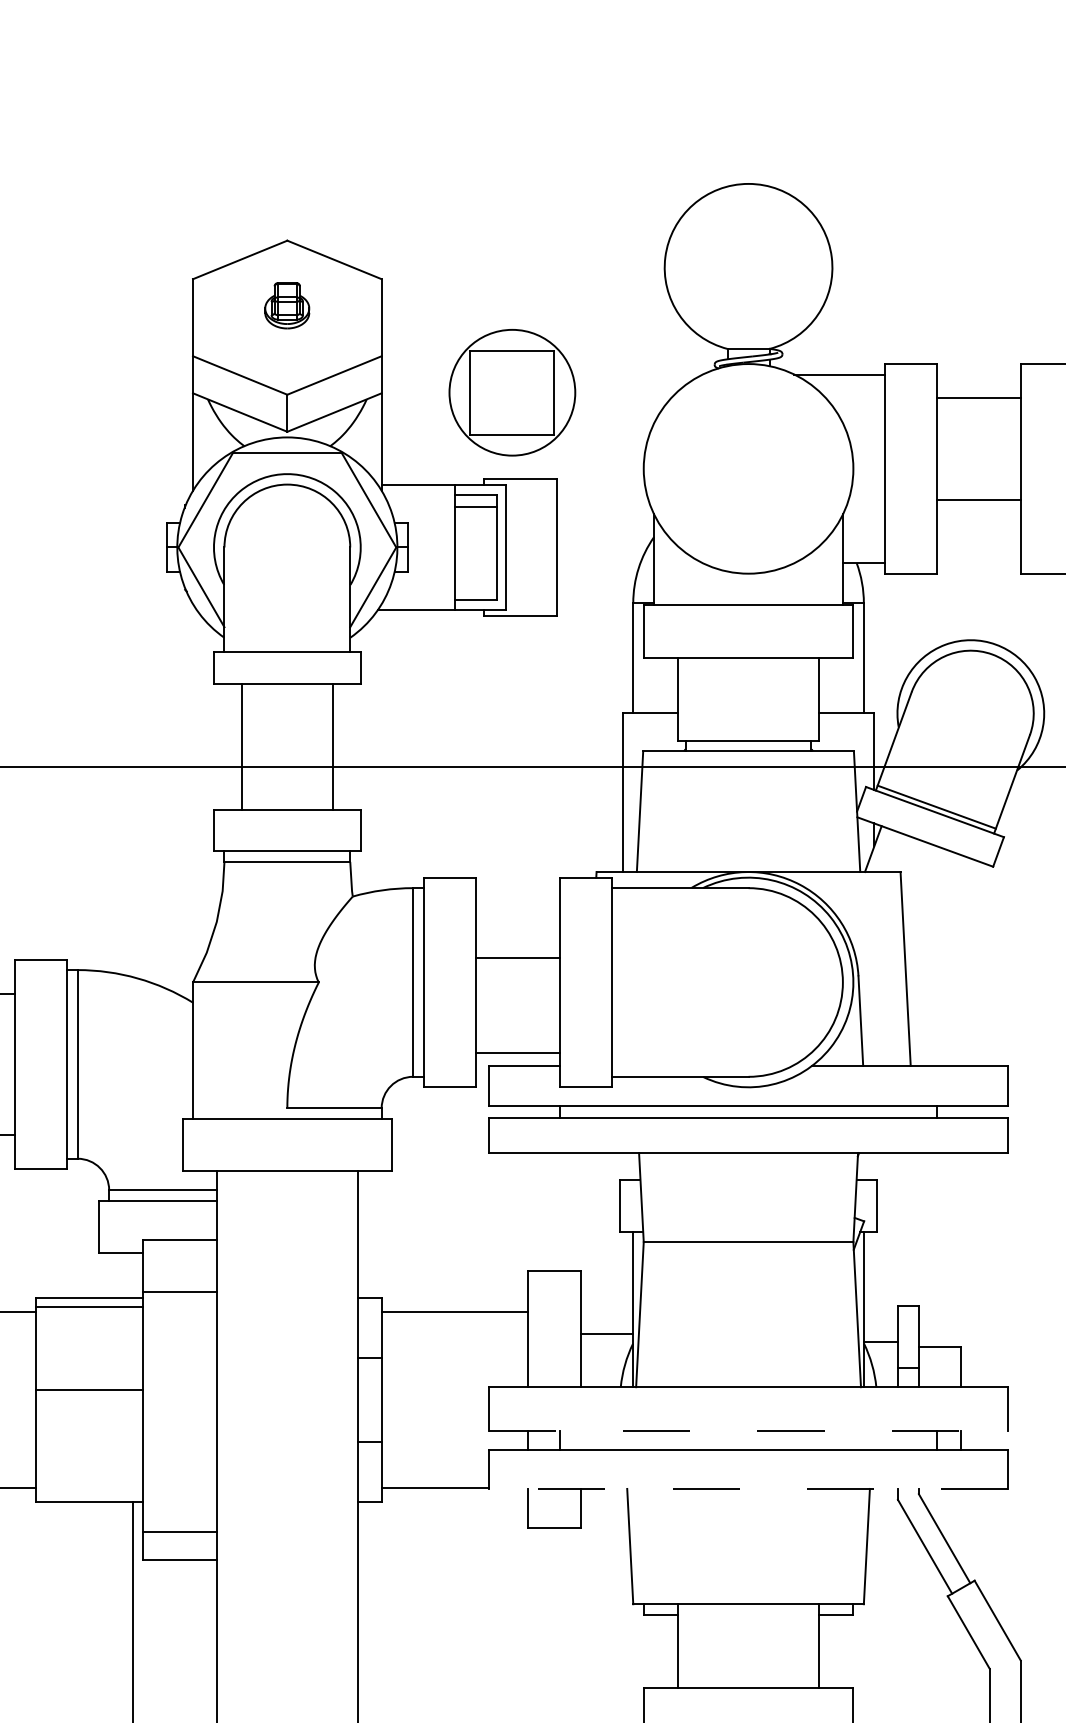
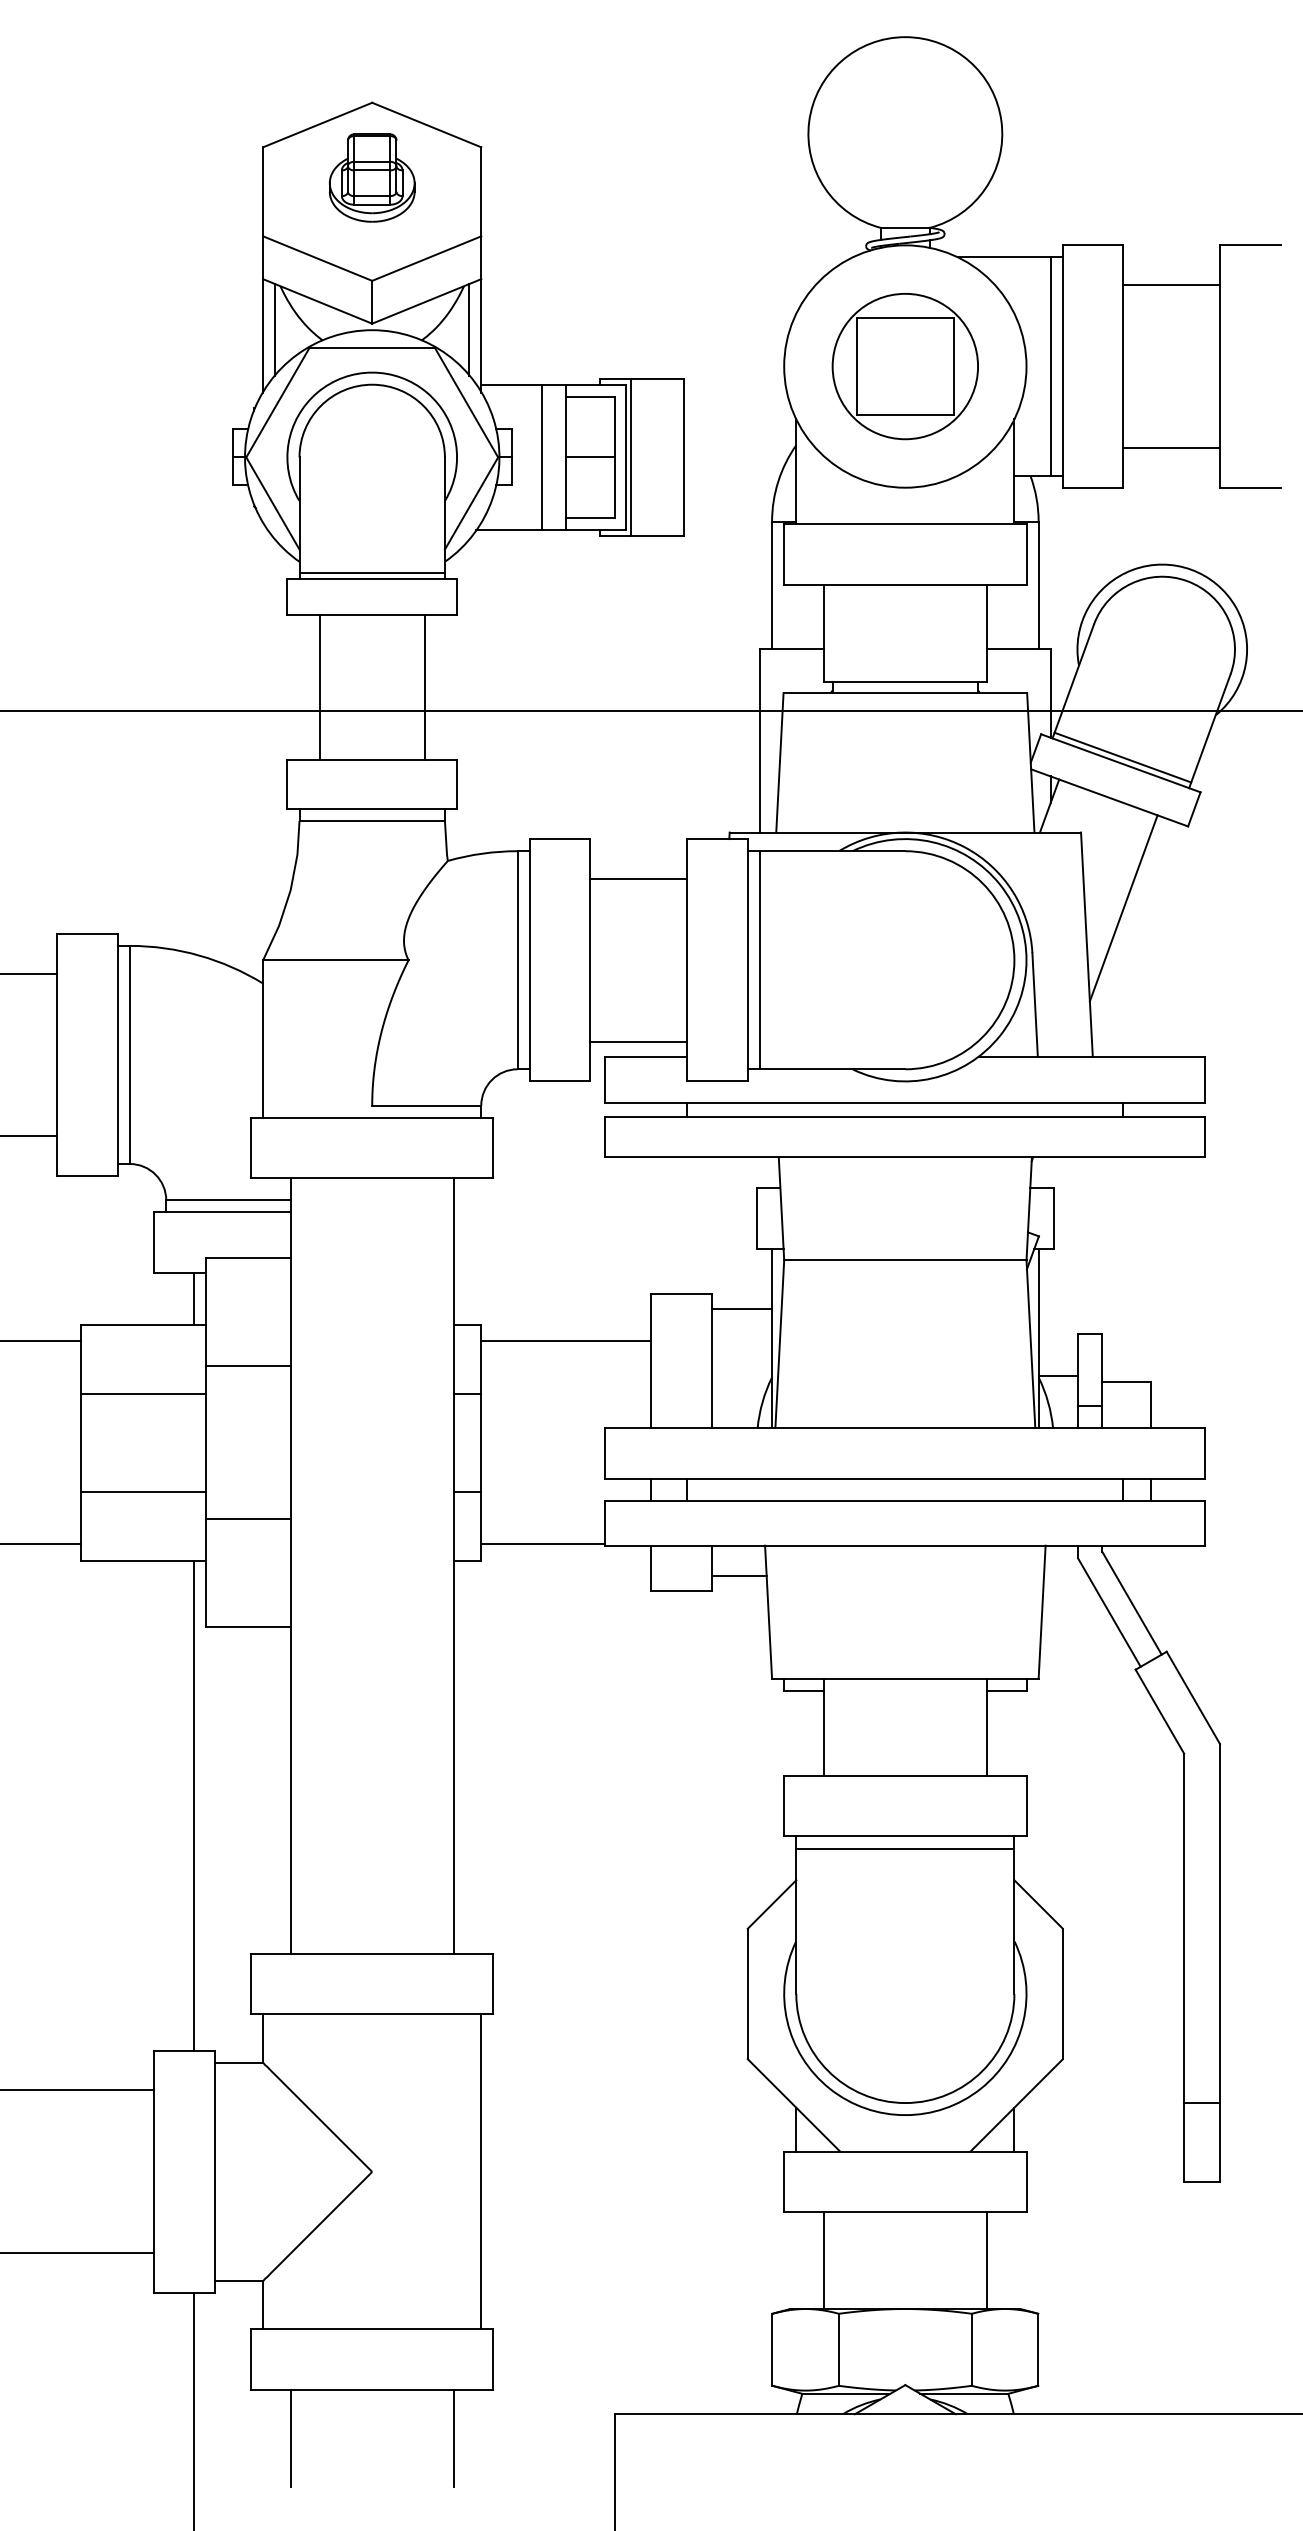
part: (286, 305) -> (371, 177), size x1.67
part: (511, 392) -> (904, 366), moved
line: (203, 436) -> (275, 329), added
line: (371, 436) -> (469, 329), added
line: (874, 468) -> (1050, 366), added
line: (978, 499) -> (1171, 447), moved
line: (476, 506) -> (590, 457), moved
line: (433, 547) -> (541, 457), added
line: (510, 547) -> (630, 457), added
line: (286, 647) -> (371, 572), added
line: (937, 937) -> (1123, 908), added
line: (517, 957) -> (638, 878), moved
line: (622, 982) -> (759, 960), added
line: (132, 1275) -> (193, 1298), added
line: (179, 1292) -> (247, 1366), moved
line: (89, 1307) -> (143, 1393), moved
line: (606, 1333) -> (741, 1309), moved
line: (89, 1390) -> (143, 1491), moved
line: (748, 1431) -> (905, 1479), dashed -> solid
line: (748, 1488) -> (905, 1545), dashed -> solid
line: (604, 1514) -> (738, 1575), added
line: (179, 1532) -> (247, 1519), moved

